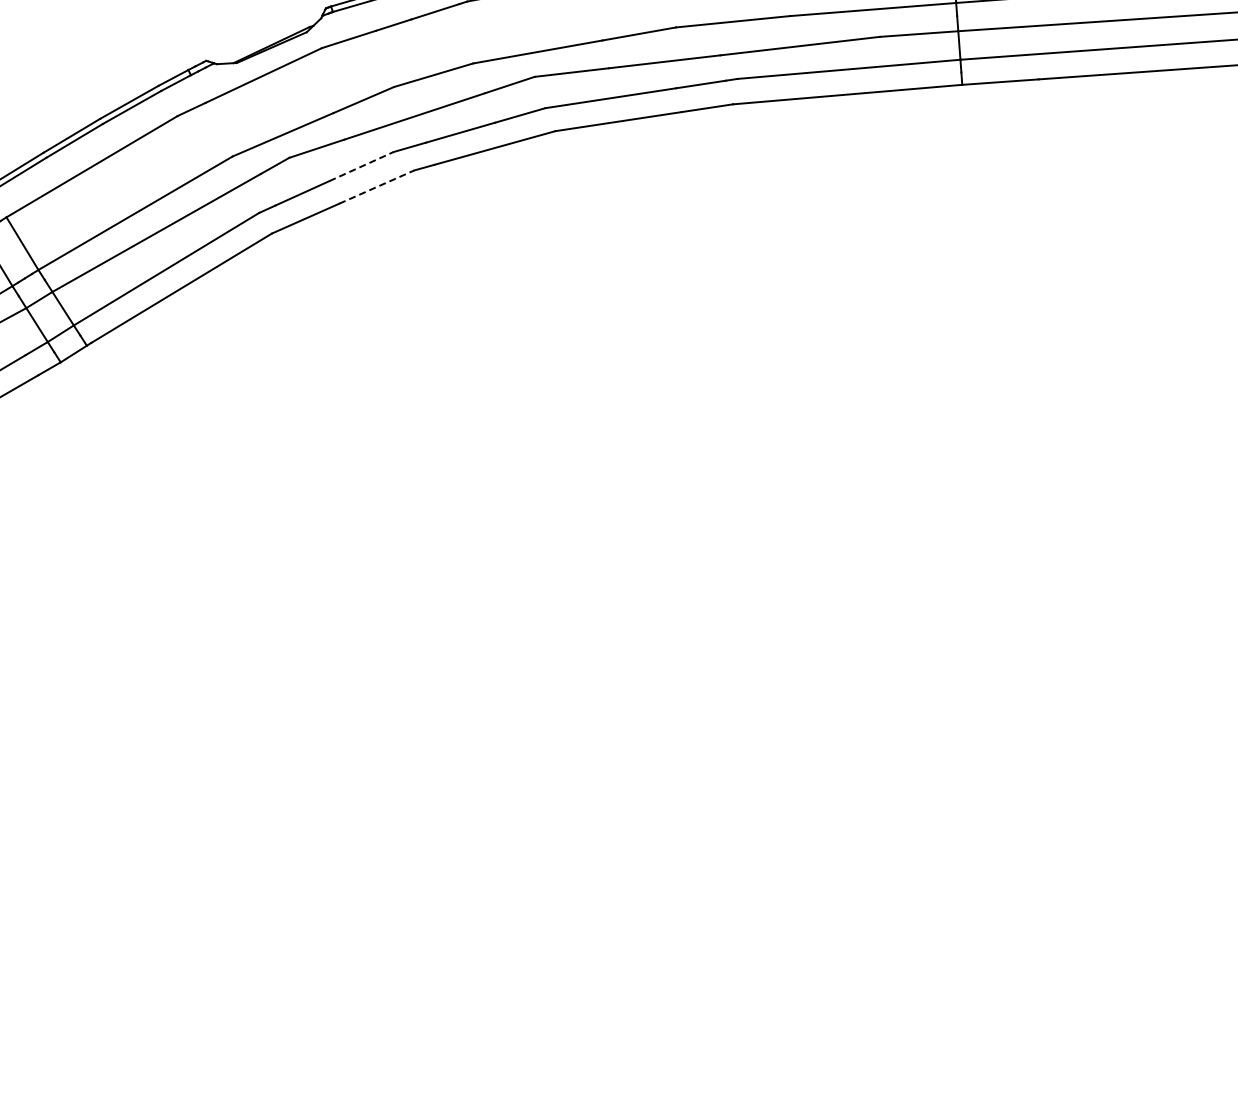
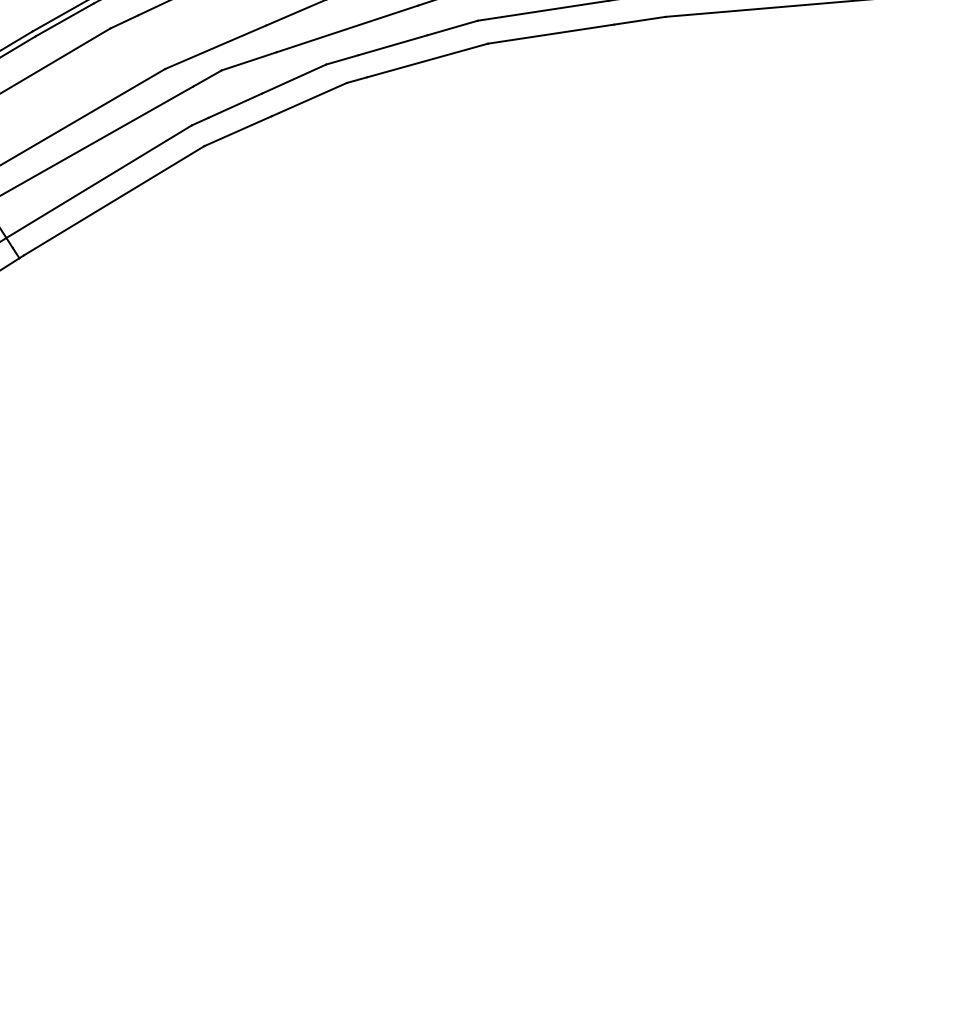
line: (361, 166) -> (294, 79), dashed -> solid
line: (377, 186) -> (310, 99), dashed -> solid

